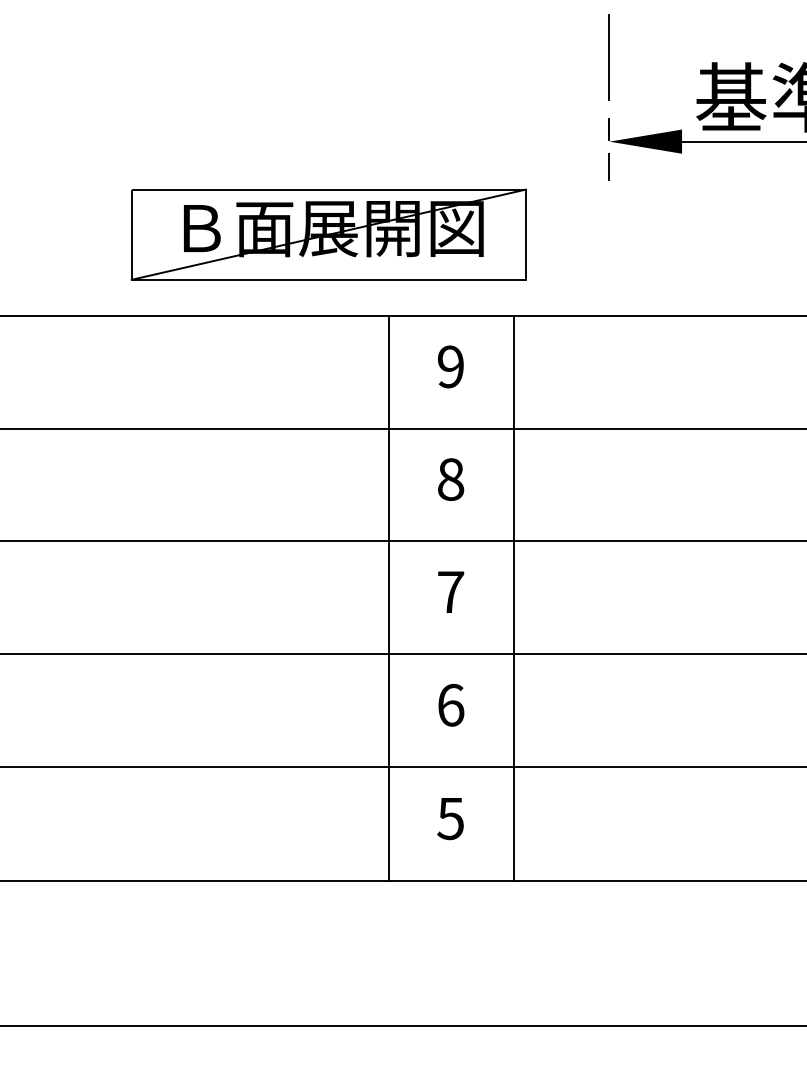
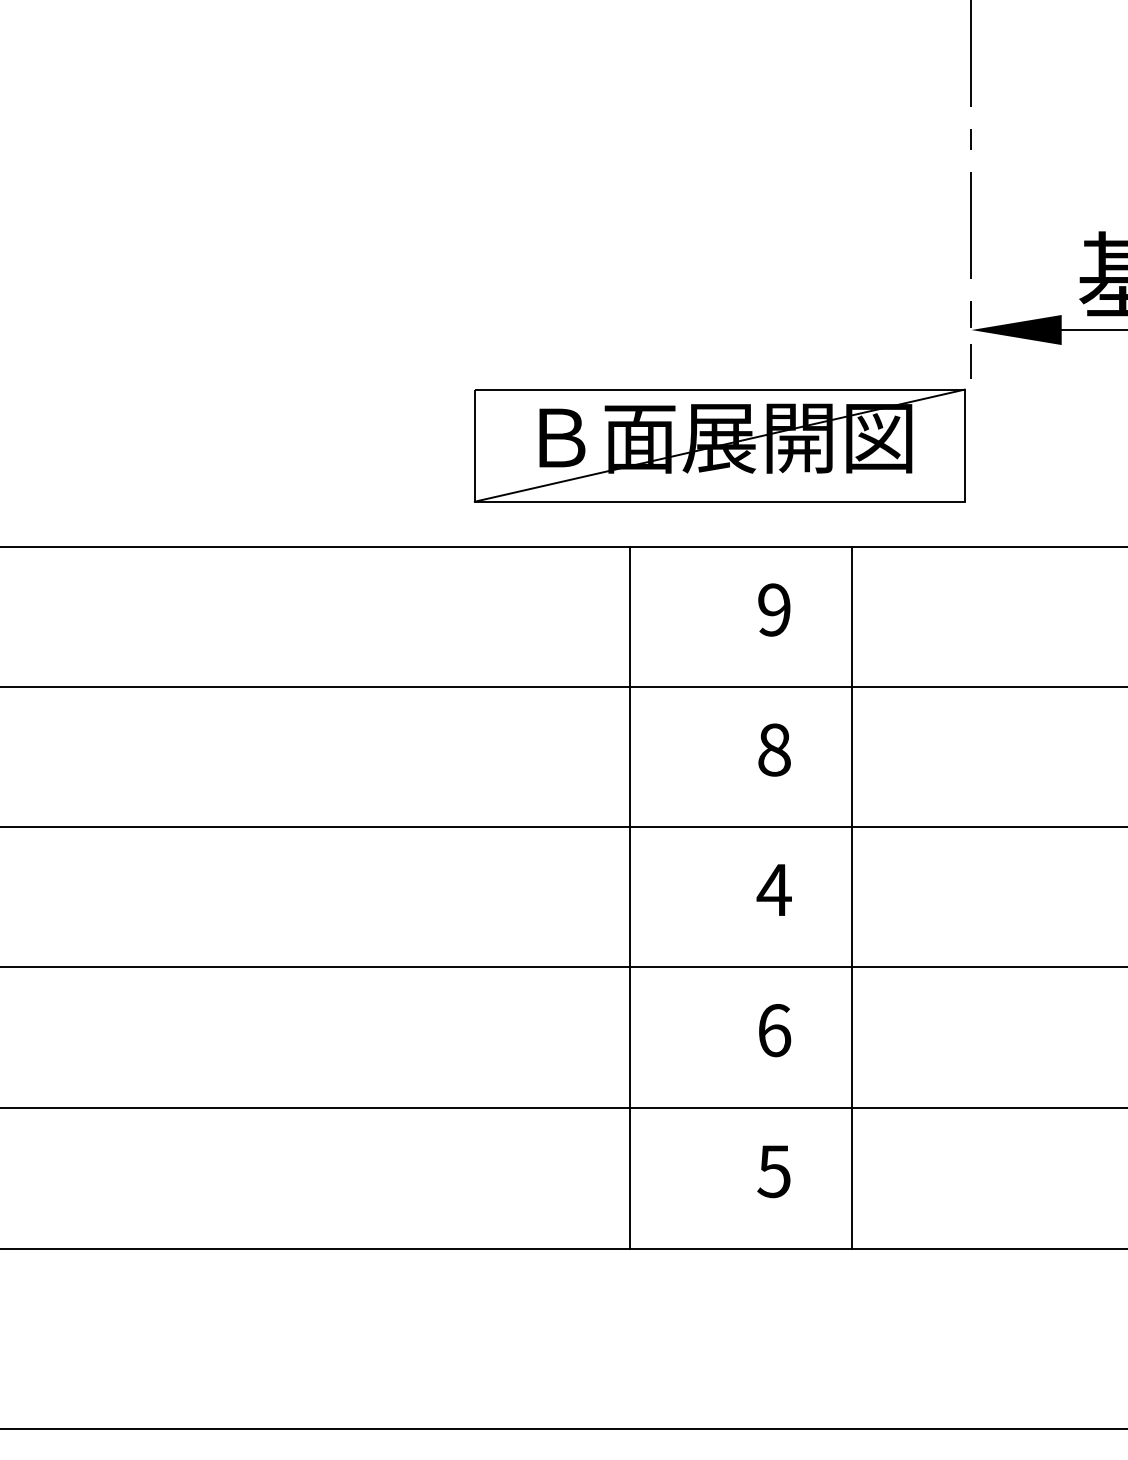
part: (328, 234) -> (719, 445), moved
text: (450, 591) -> (773, 889), 7 -> 4
line: (388, 598) -> (629, 897), moved

